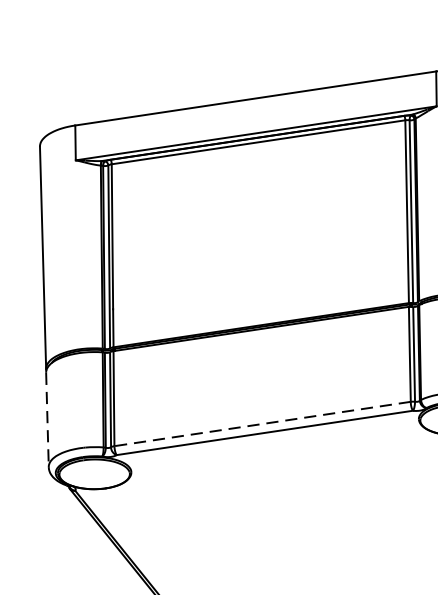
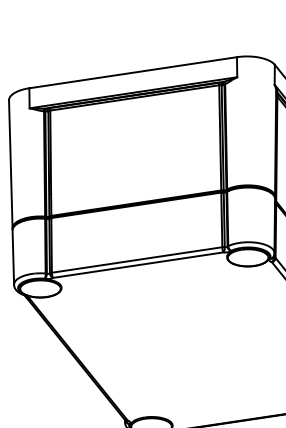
line: (47, 421) -> (13, 258), dashed -> solid
line: (261, 424) -> (136, 260), dashed -> solid

